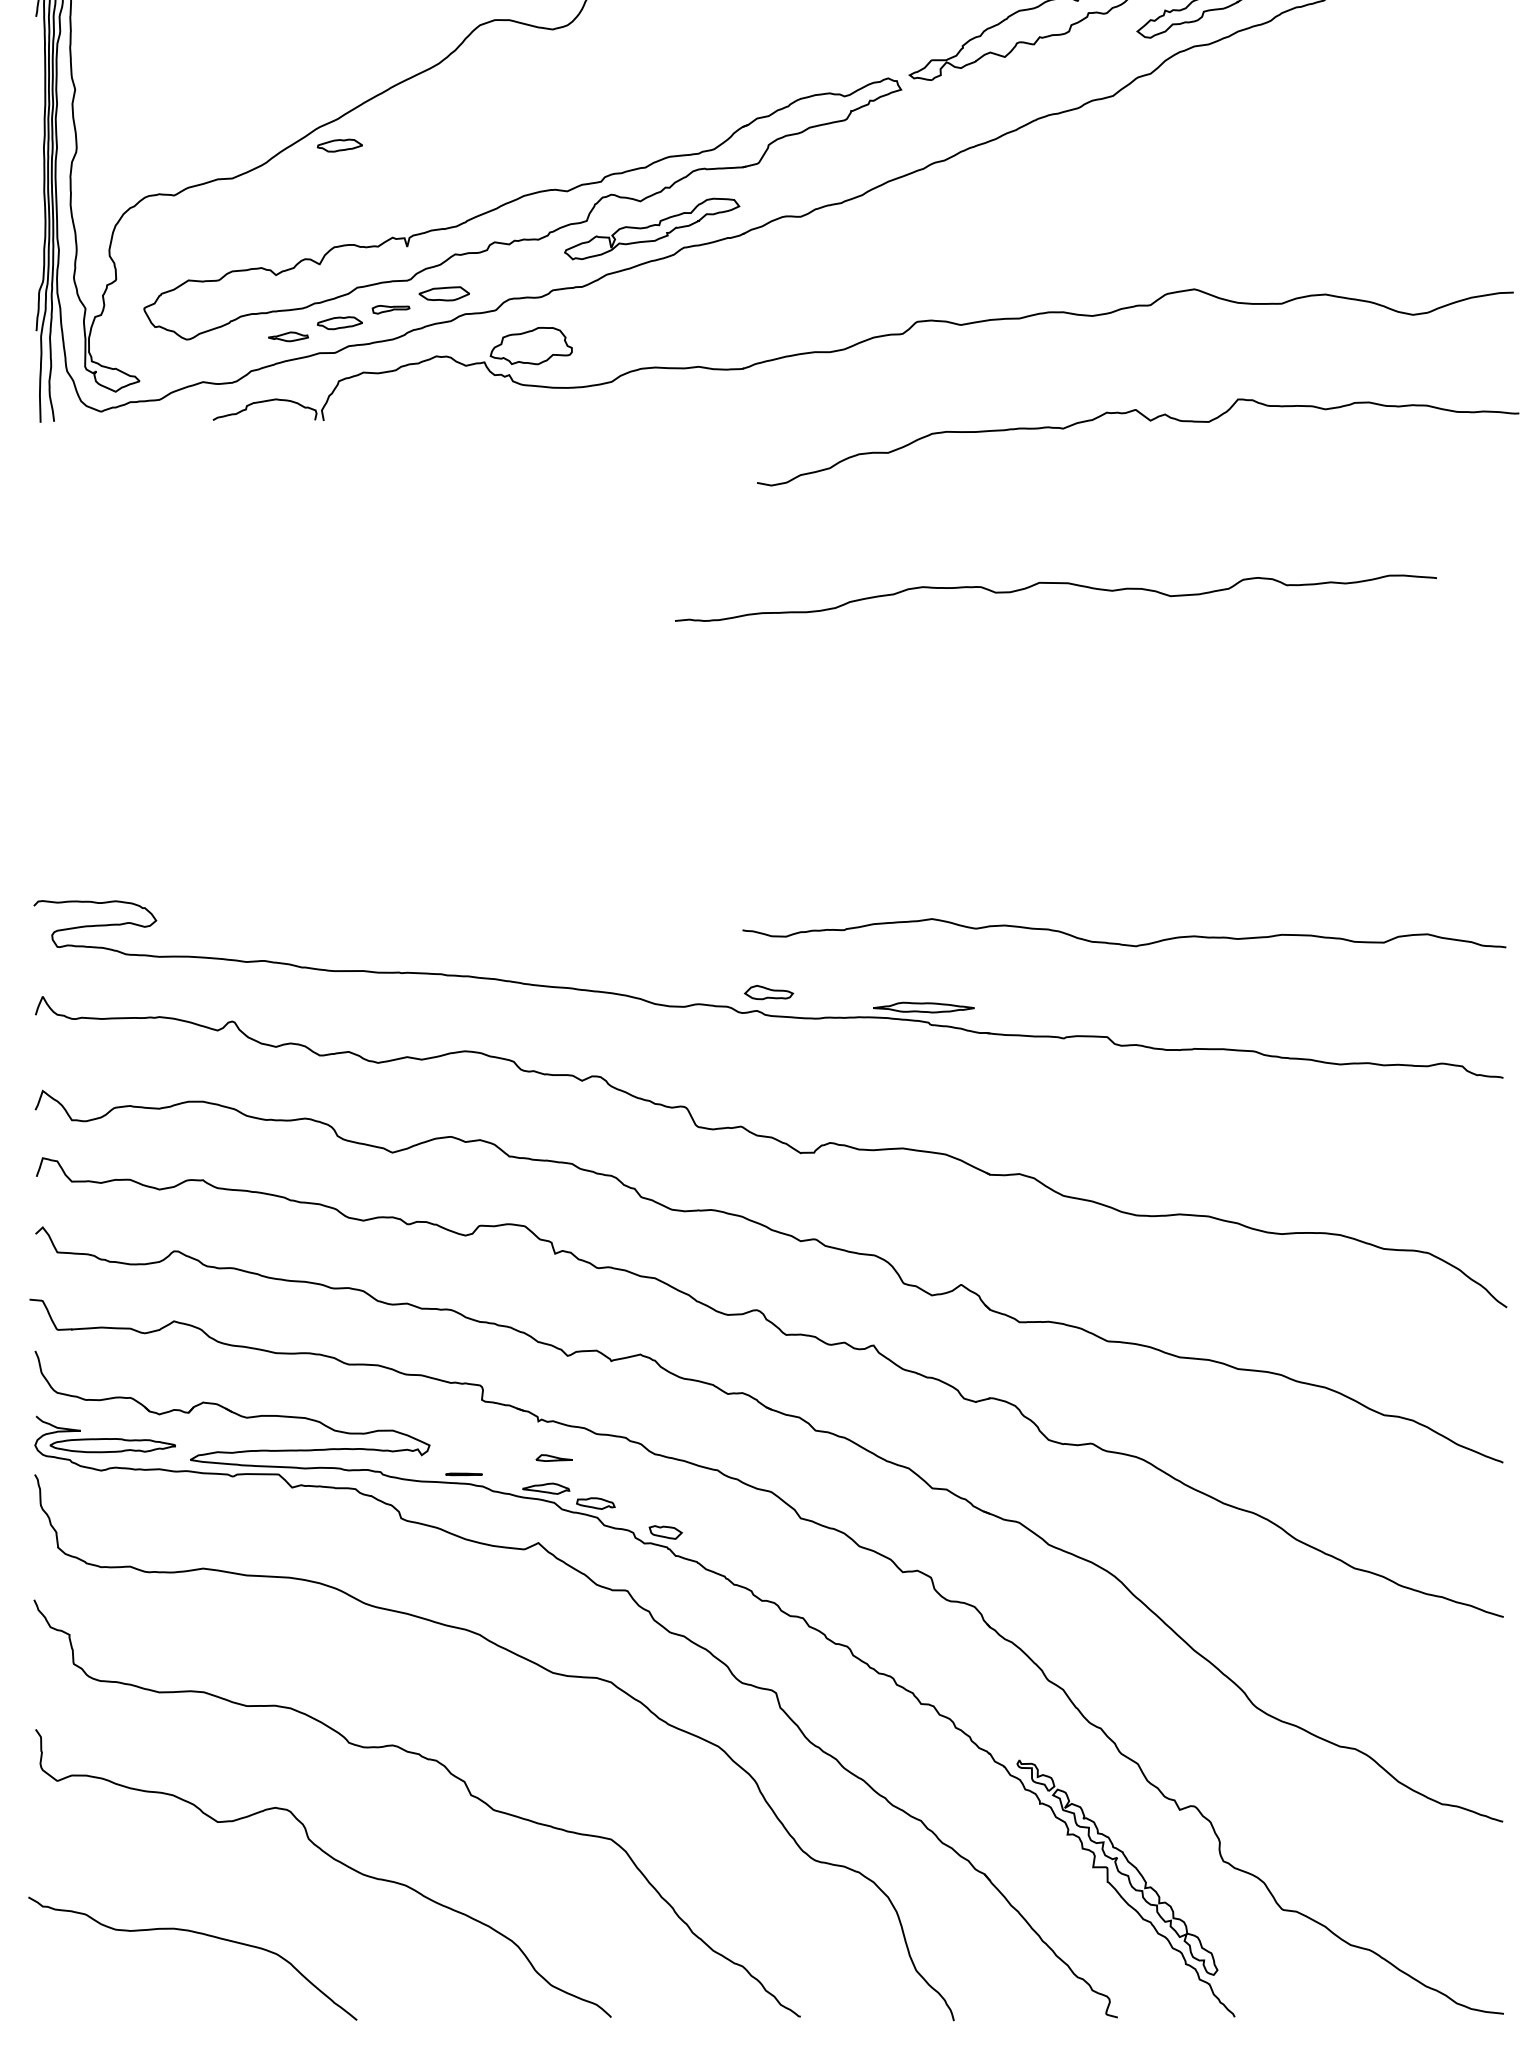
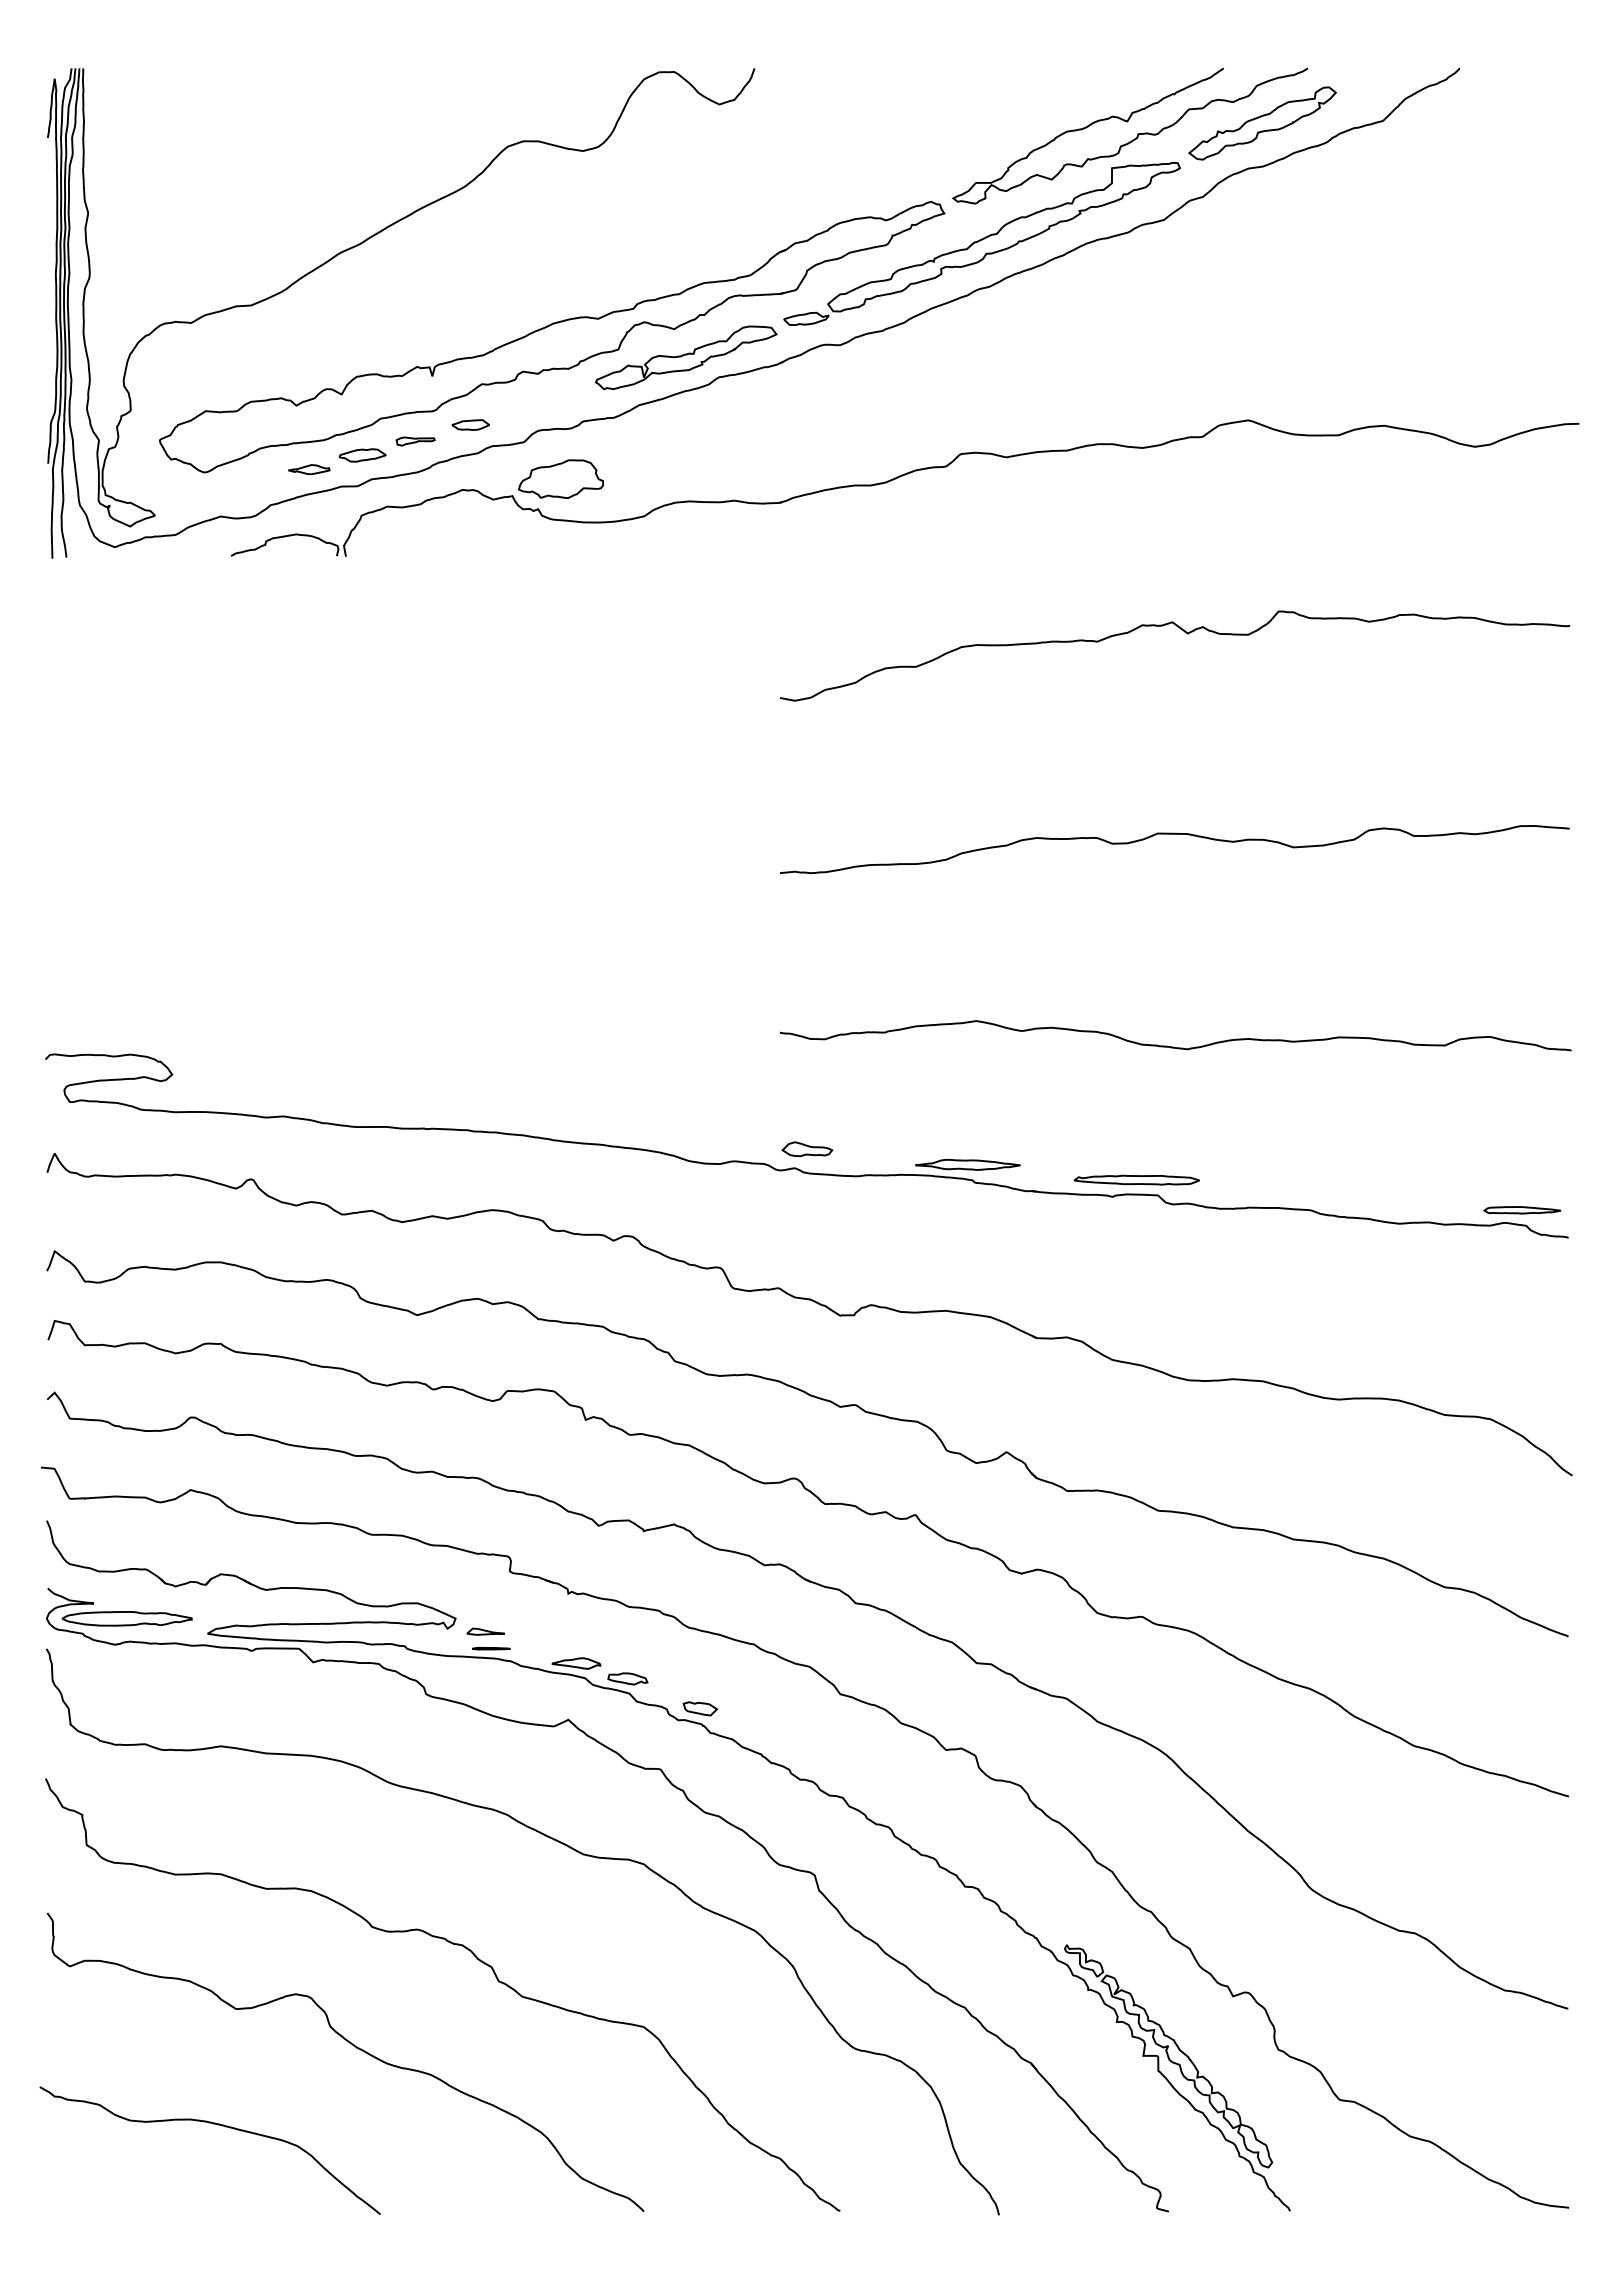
part: (936, 118) -> (981, 243), added
part: (339, 145) -> (362, 271), removed
part: (443, 293) -> (470, 424), size x0.71
curve: (1150, 421) -> (1187, 634), moved
curve: (1055, 583) -> (1174, 834), moved
curve: (1122, 943) -> (1173, 1046), moved
part: (1086, 1021) -> (1136, 1179), added
part: (1458, 1051) -> (1522, 1210), added
part: (553, 1457) -> (485, 1631), moved

